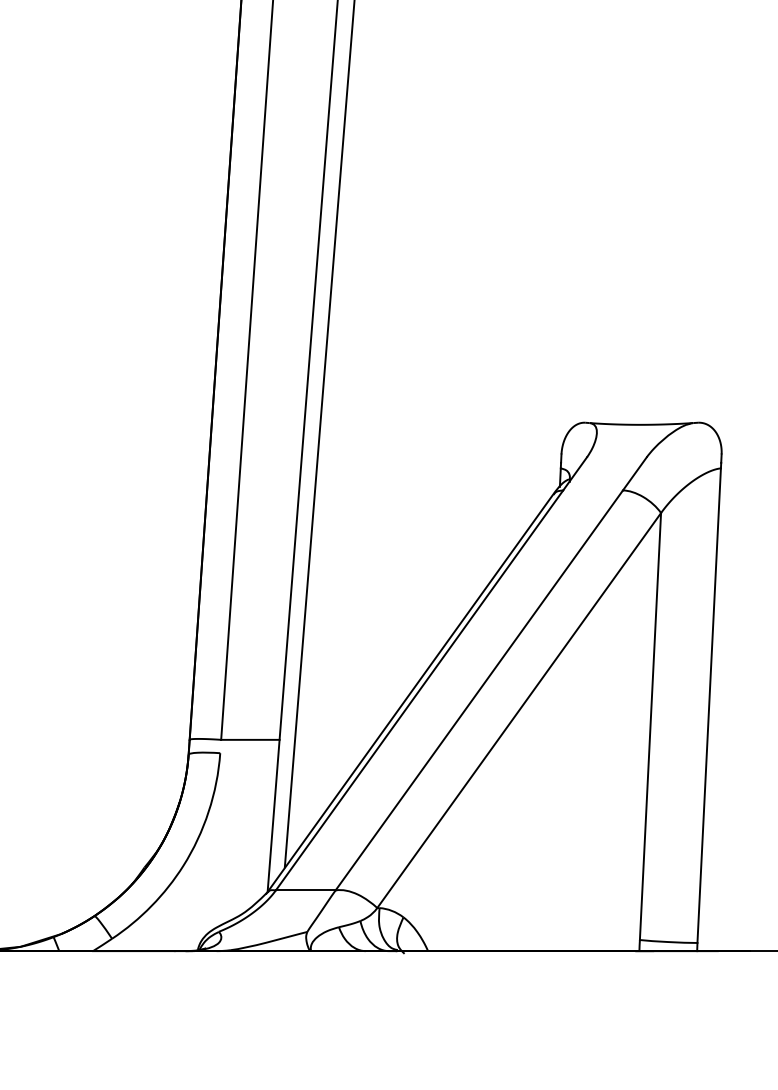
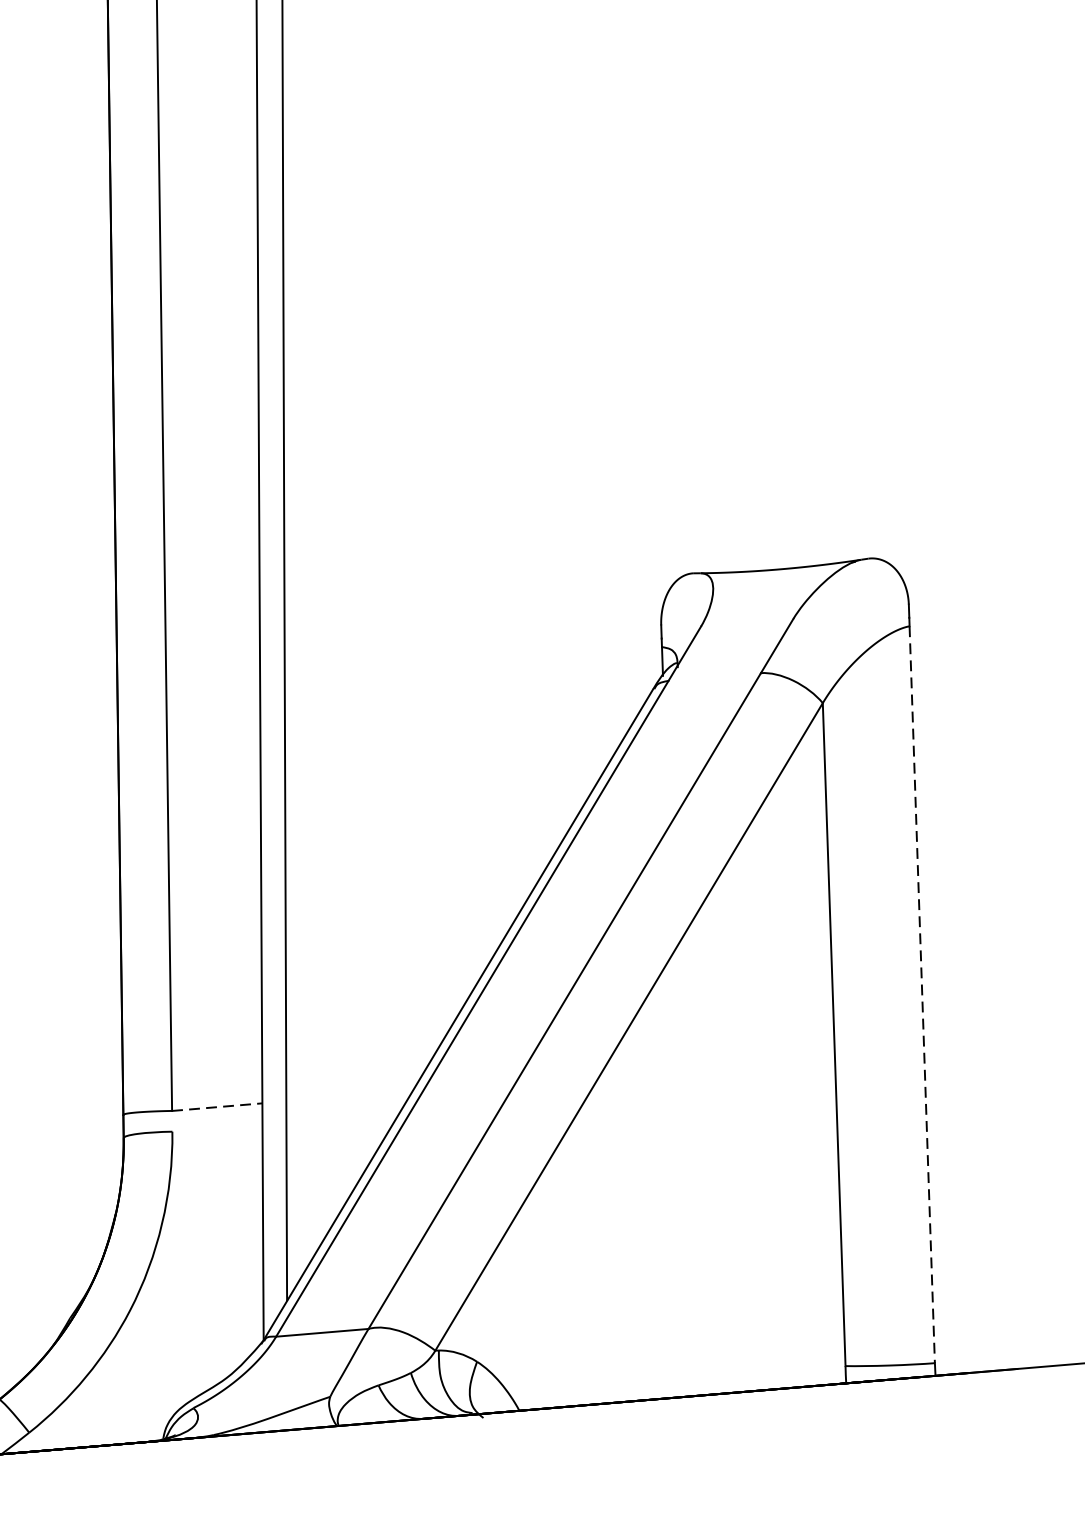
line: (709, 705) -> (922, 994), solid -> dashed
line: (250, 739) -> (217, 1106), solid -> dashed

